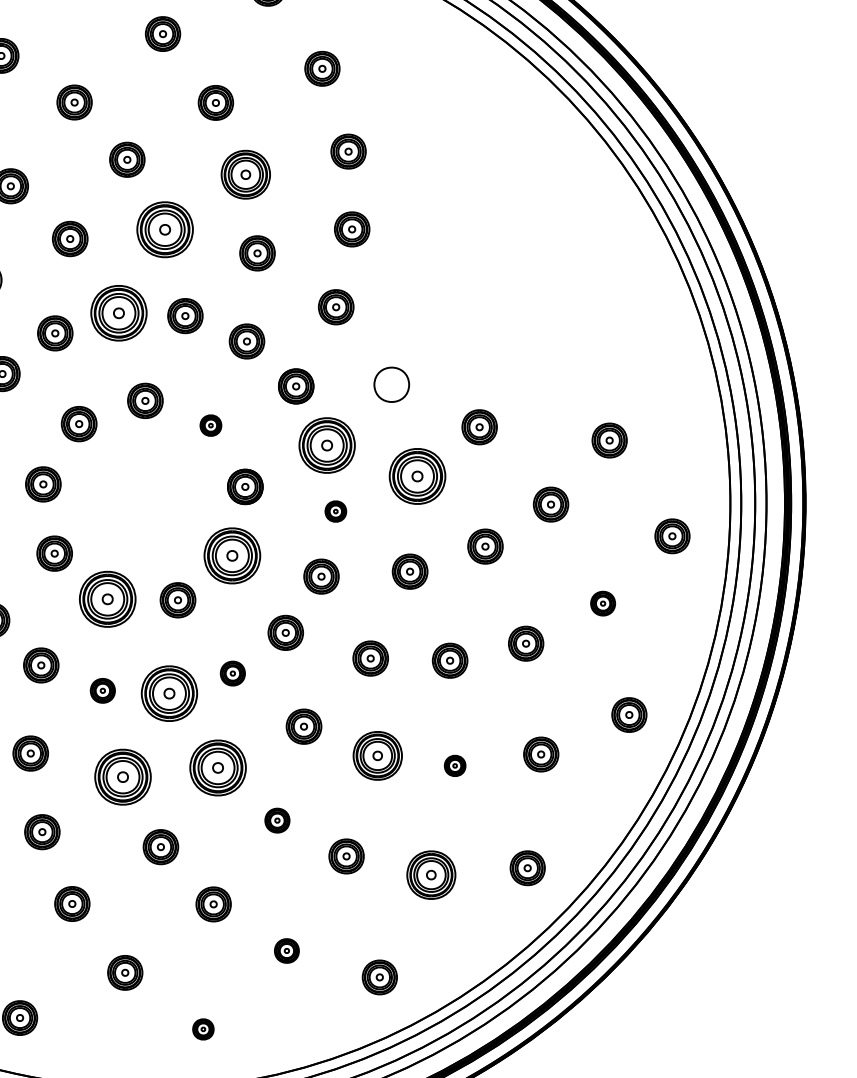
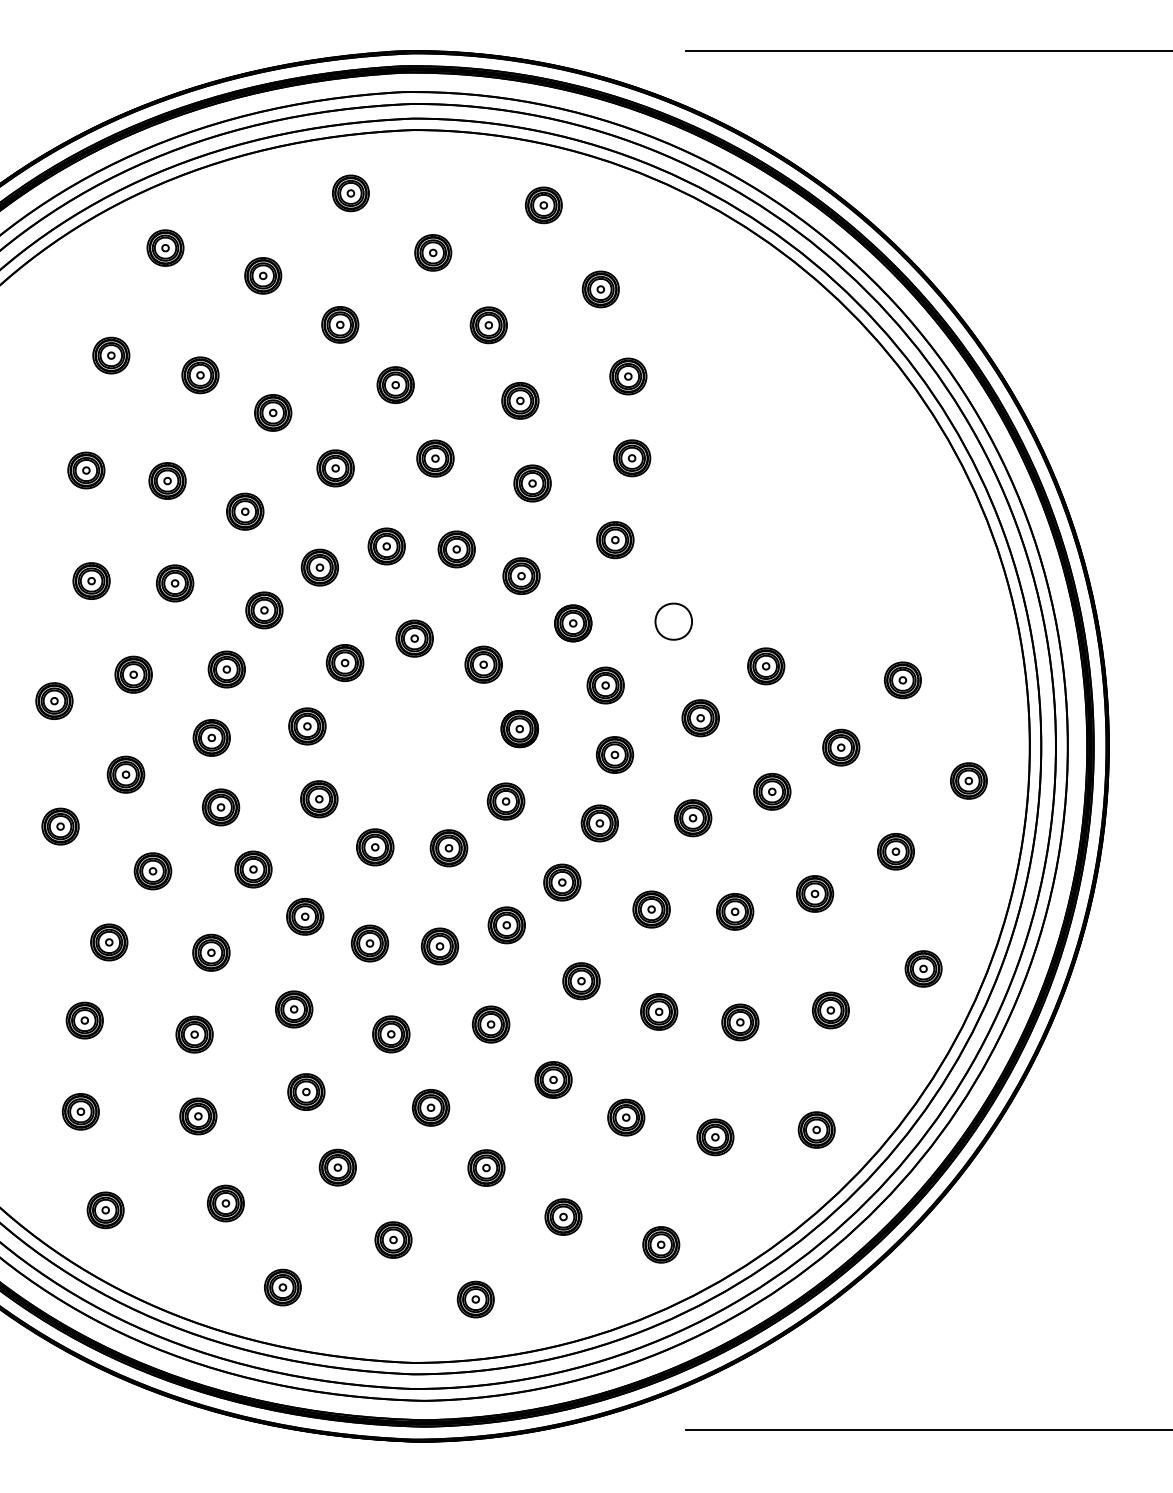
part: (246, 174) -> (520, 400), size x0.71
part: (165, 229) -> (435, 458), size x0.62
part: (118, 313) -> (386, 546), size x0.62
part: (210, 425) -> (483, 664), size x1.67
part: (326, 445) -> (605, 685), size x0.62
part: (417, 476) -> (700, 718), size x0.62
part: (335, 511) -> (614, 754), size x1.67
part: (231, 555) -> (505, 801), size x0.62
part: (108, 599) -> (375, 847), size x0.62
part: (602, 603) -> (895, 851), size x1.43
part: (232, 673) -> (506, 925), size x1.43
part: (102, 690) -> (369, 943), size x1.43
part: (168, 693) -> (439, 946), size x0.62
part: (378, 755) -> (659, 1011), size x0.71
part: (455, 765) -> (740, 1022), size x1.67
part: (217, 767) -> (490, 1024), size x0.62
part: (123, 777) -> (391, 1034), size x0.62
part: (277, 820) -> (553, 1079), size x1.43
part: (431, 875) -> (715, 1137), size x0.71
part: (286, 950) -> (563, 1216), size x1.43
part: (203, 1029) -> (475, 1299), size x1.67

